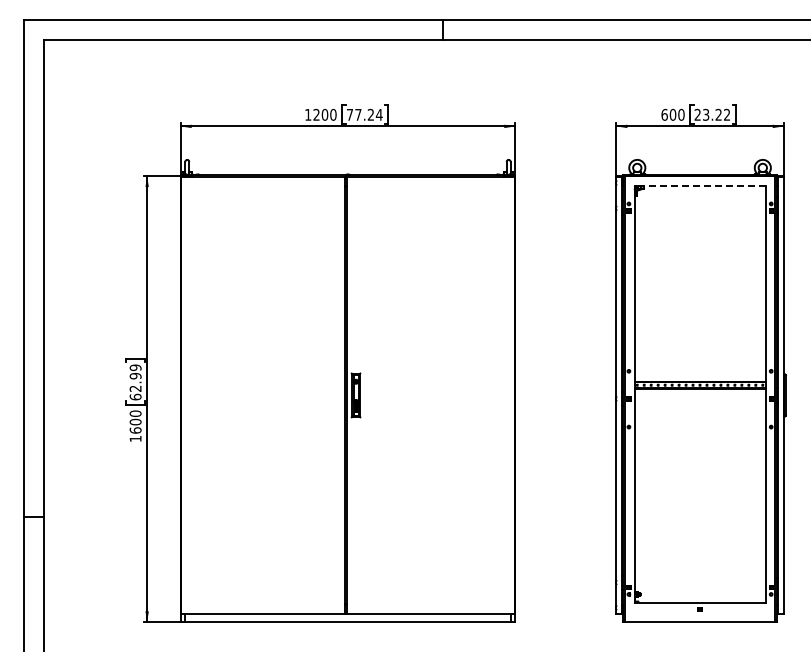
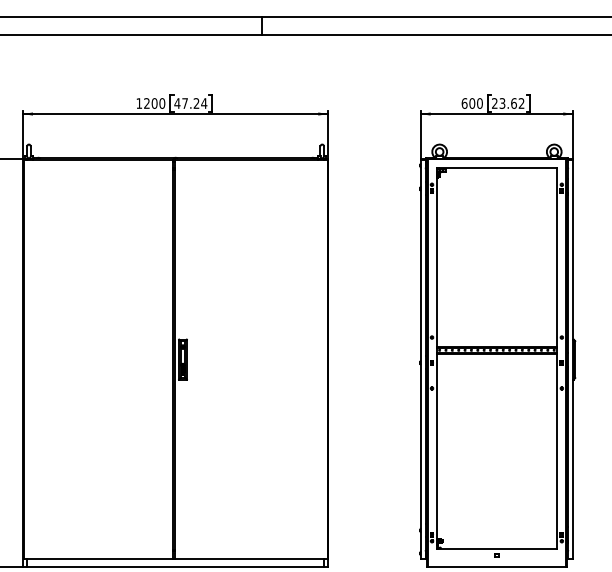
text: (349, 114) -> (176, 103), 77.24 -> 47.24
text: (718, 114) -> (513, 103), 23.22 -> 23.62
line: (700, 185) -> (497, 167), dashed -> solid

